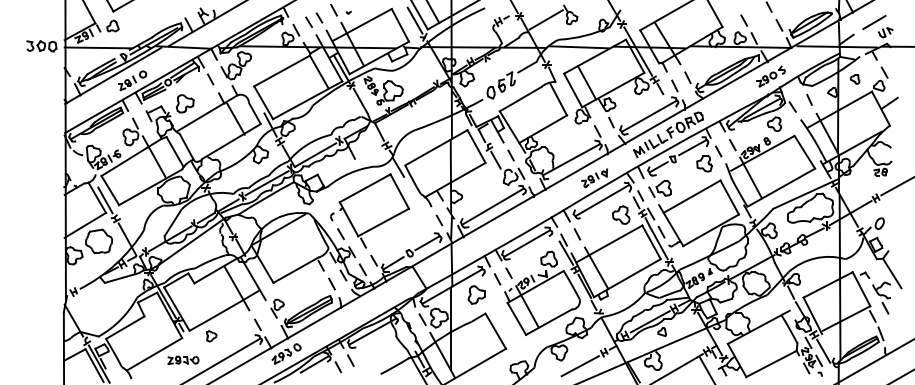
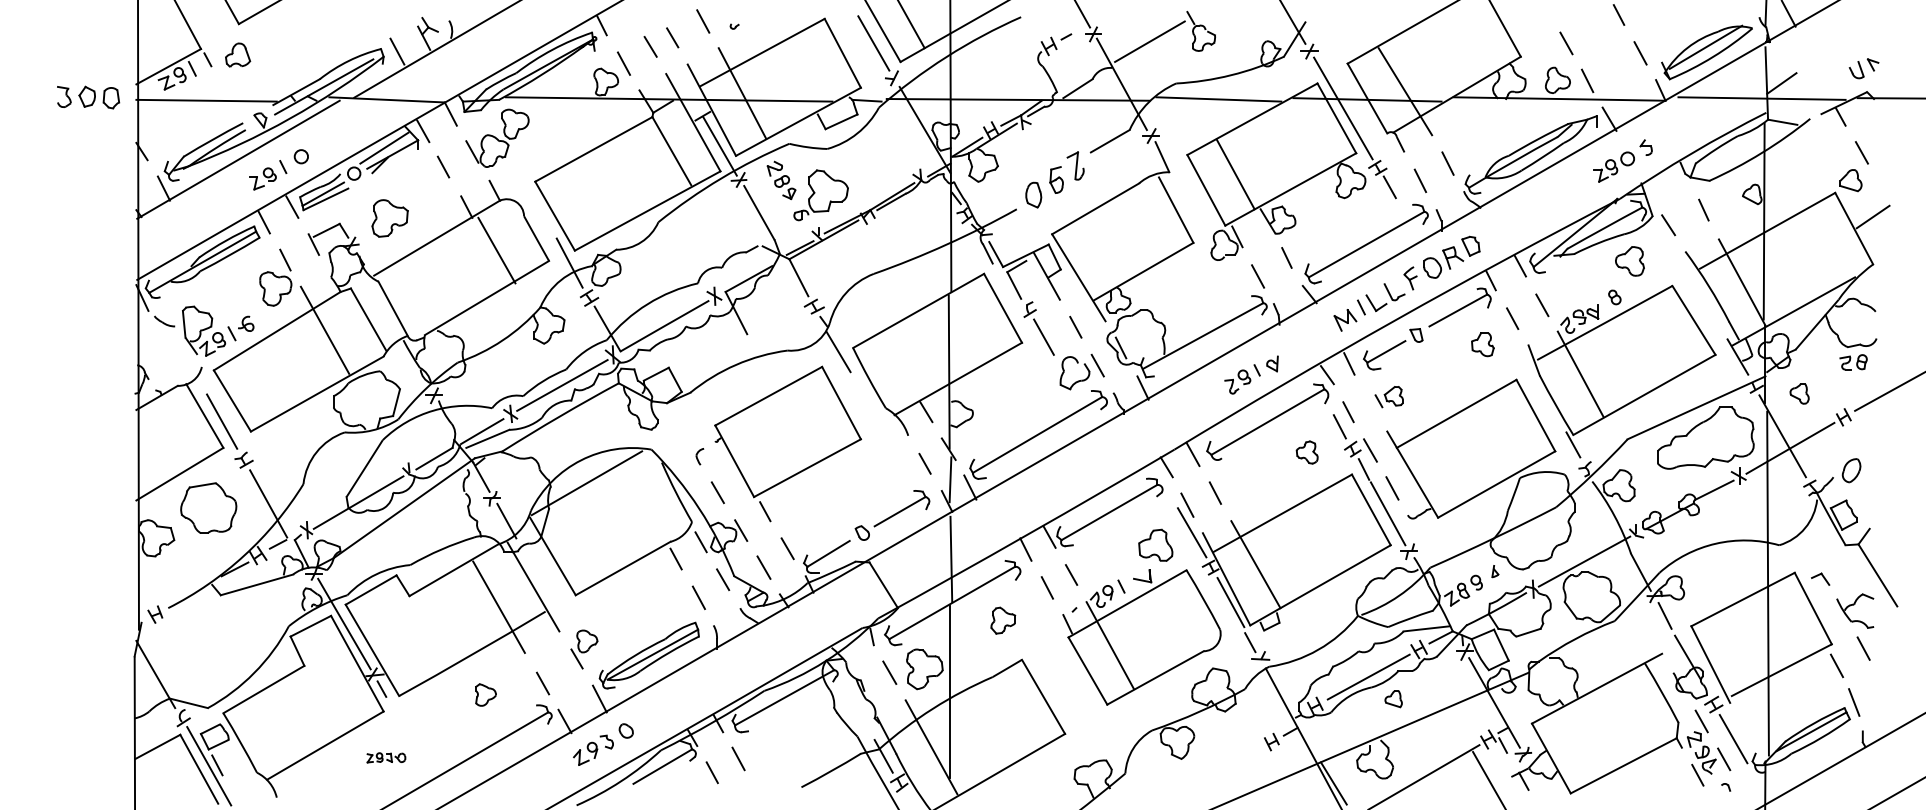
line: (874, 22) -> (1840, 47), removed
part: (854, 79) -> (1798, 394), moved
part: (704, 163) -> (1482, 343), size x0.7
part: (659, 188) -> (1388, 396), size x0.6
part: (620, 214) -> (1306, 451), size x0.6
part: (476, 294) -> (1002, 619), size x0.7
part: (211, 336) -> (485, 695), moved
part: (183, 359) -> (386, 756), size x0.6
line: (579, 366) -> (1219, 771), removed

